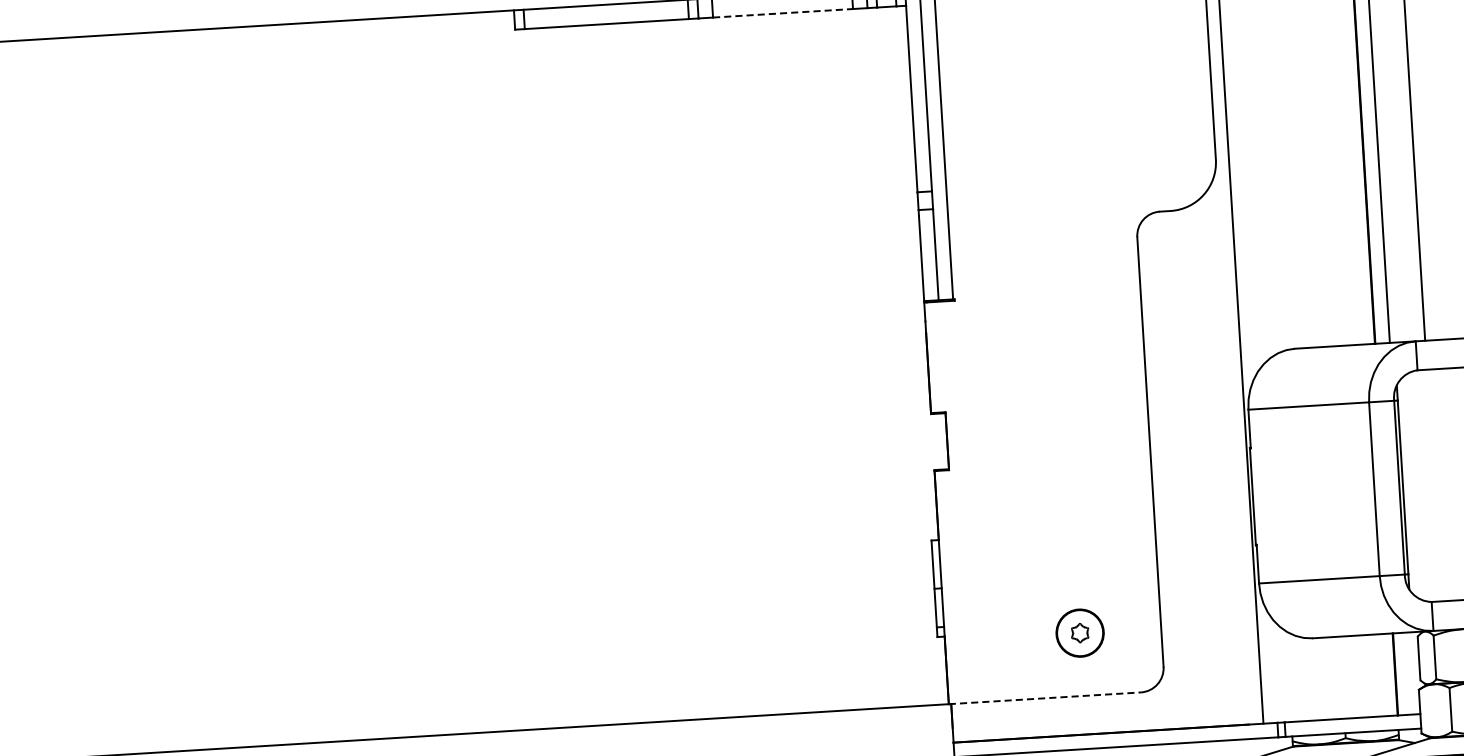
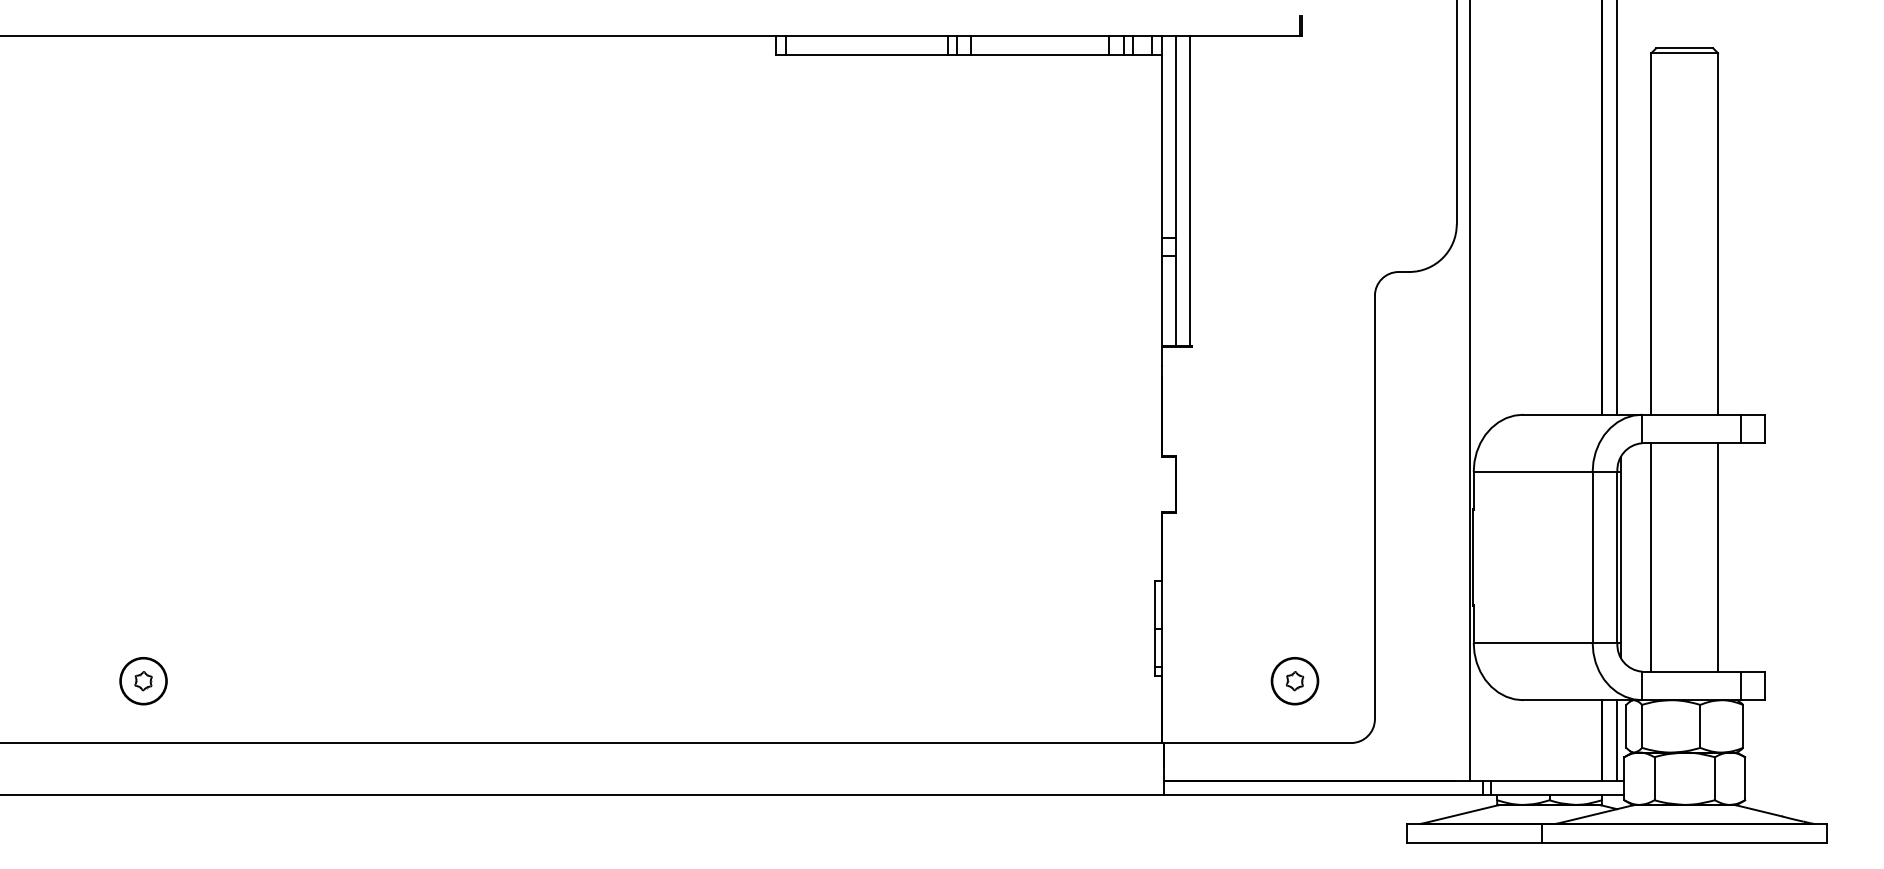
line: (783, 13) -> (1040, 54), dashed -> solid
line: (1434, 485) -> (1651, 557), added
line: (1409, 673) -> (1616, 740), added
line: (1044, 698) -> (1256, 743), dashed -> solid

